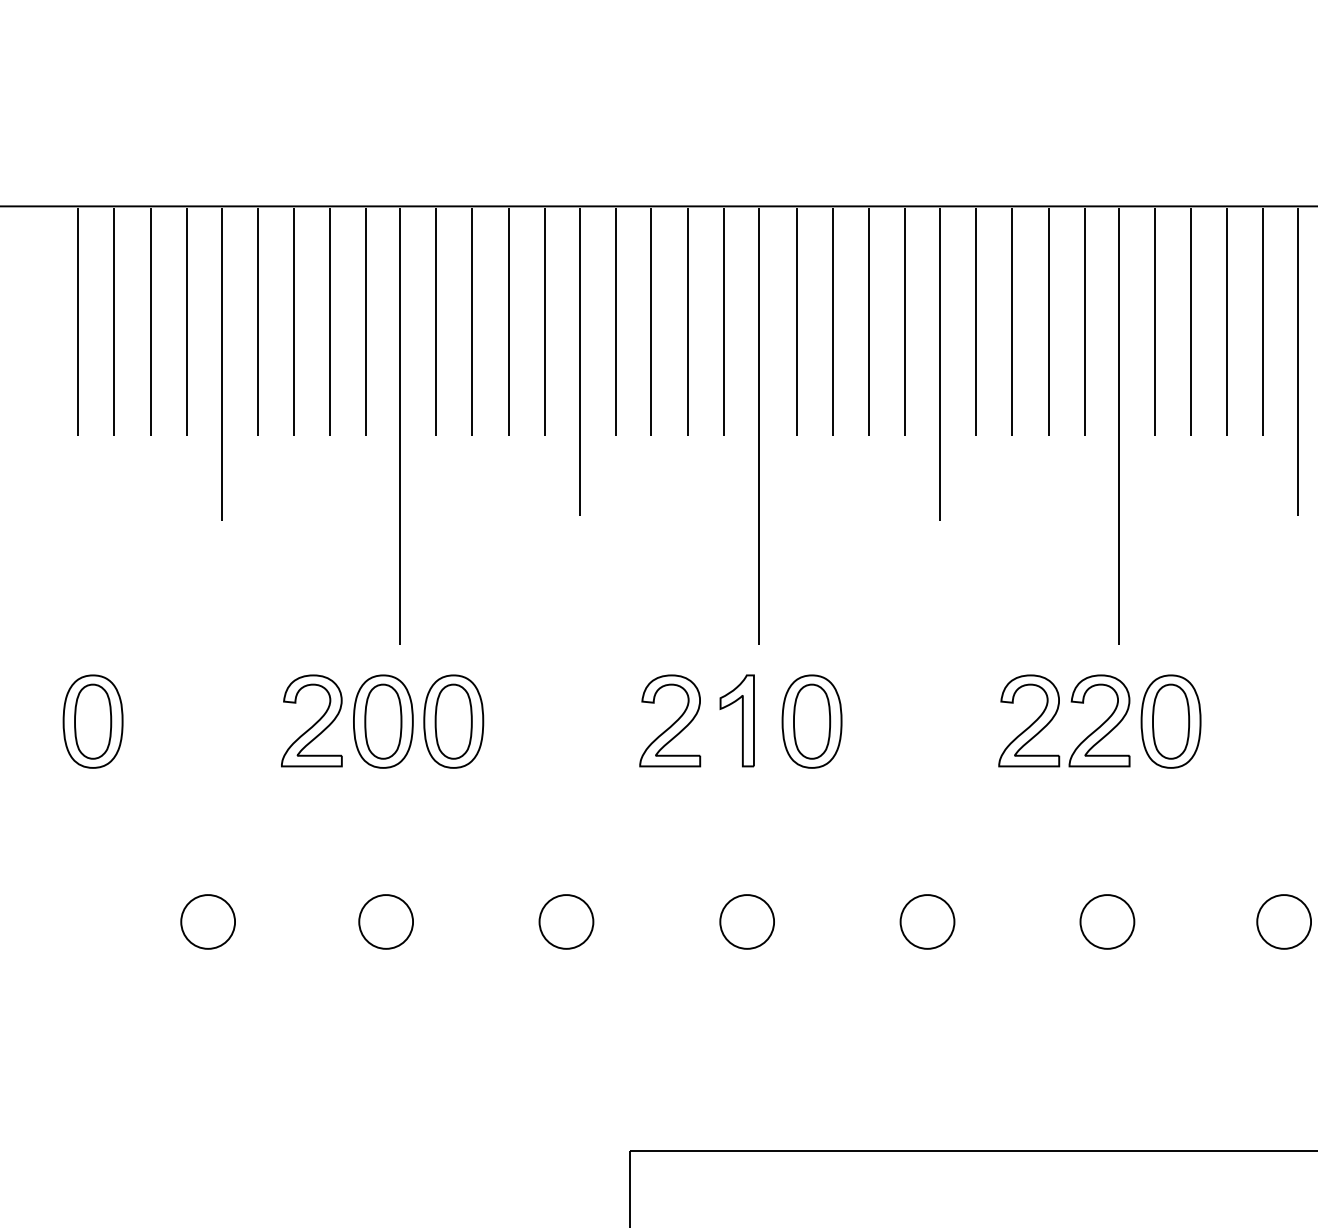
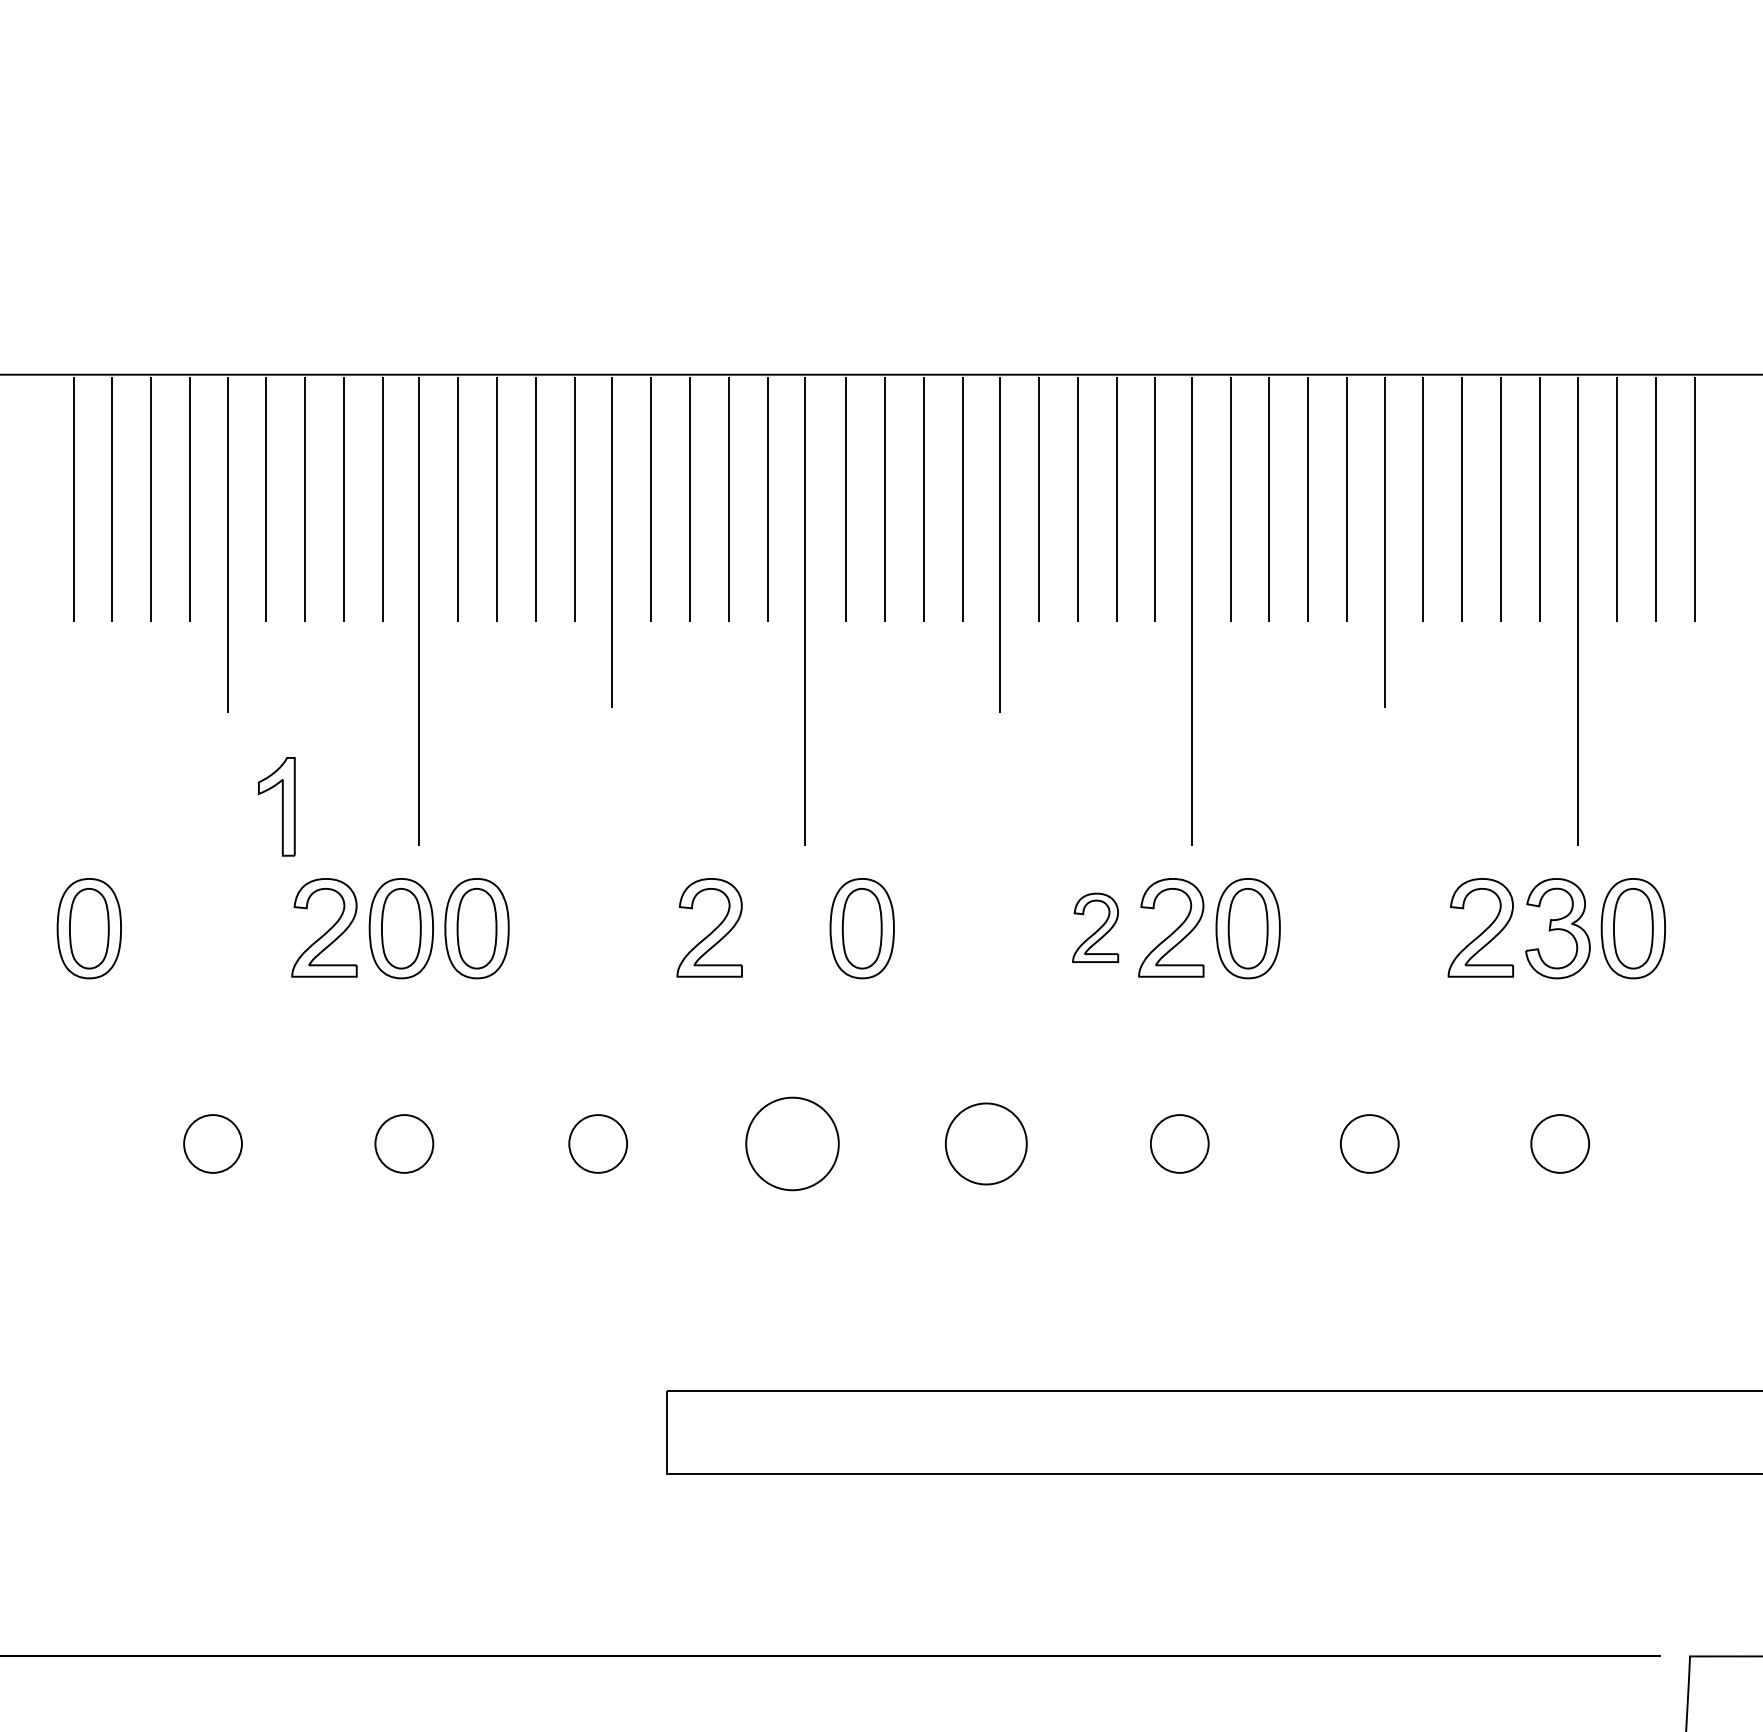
part: (736, 720) -> (276, 806), moved
part: (1029, 720) -> (1095, 927), size x0.7
part: (747, 921) -> (792, 1143), size x1.6
part: (927, 921) -> (986, 1143), size x1.4

